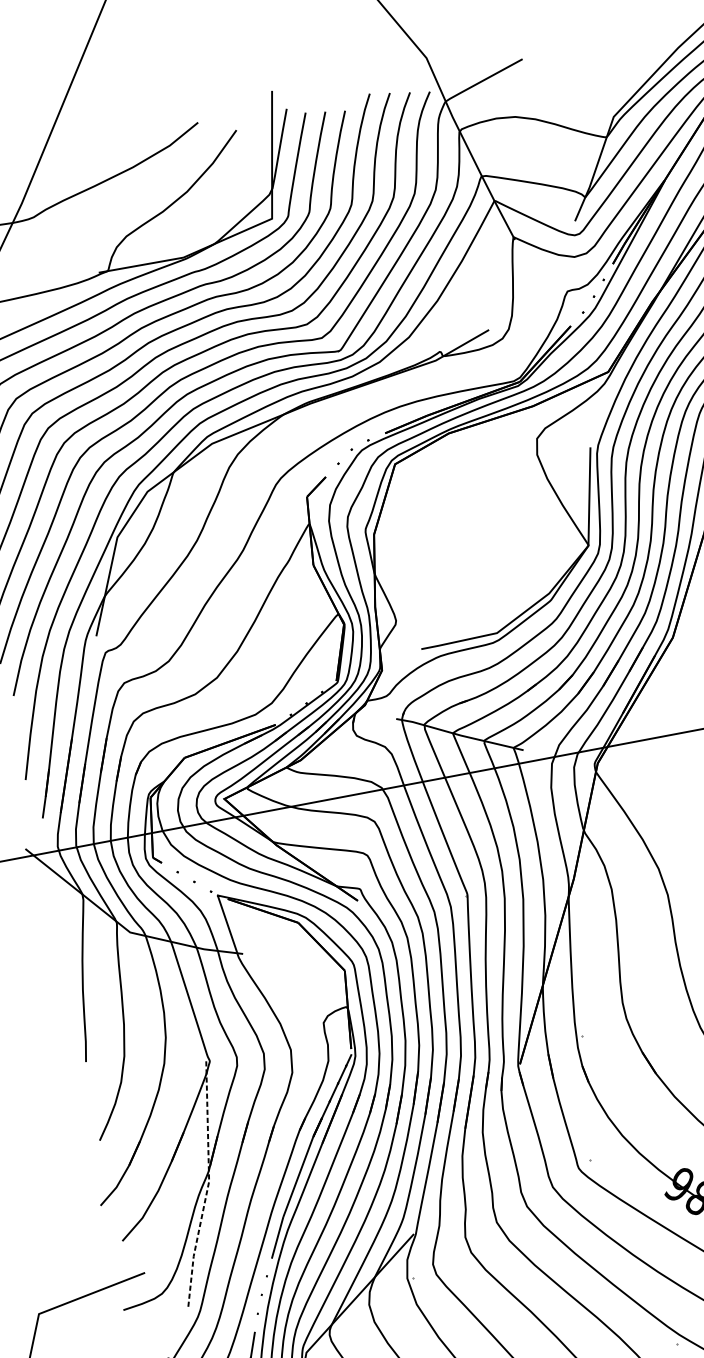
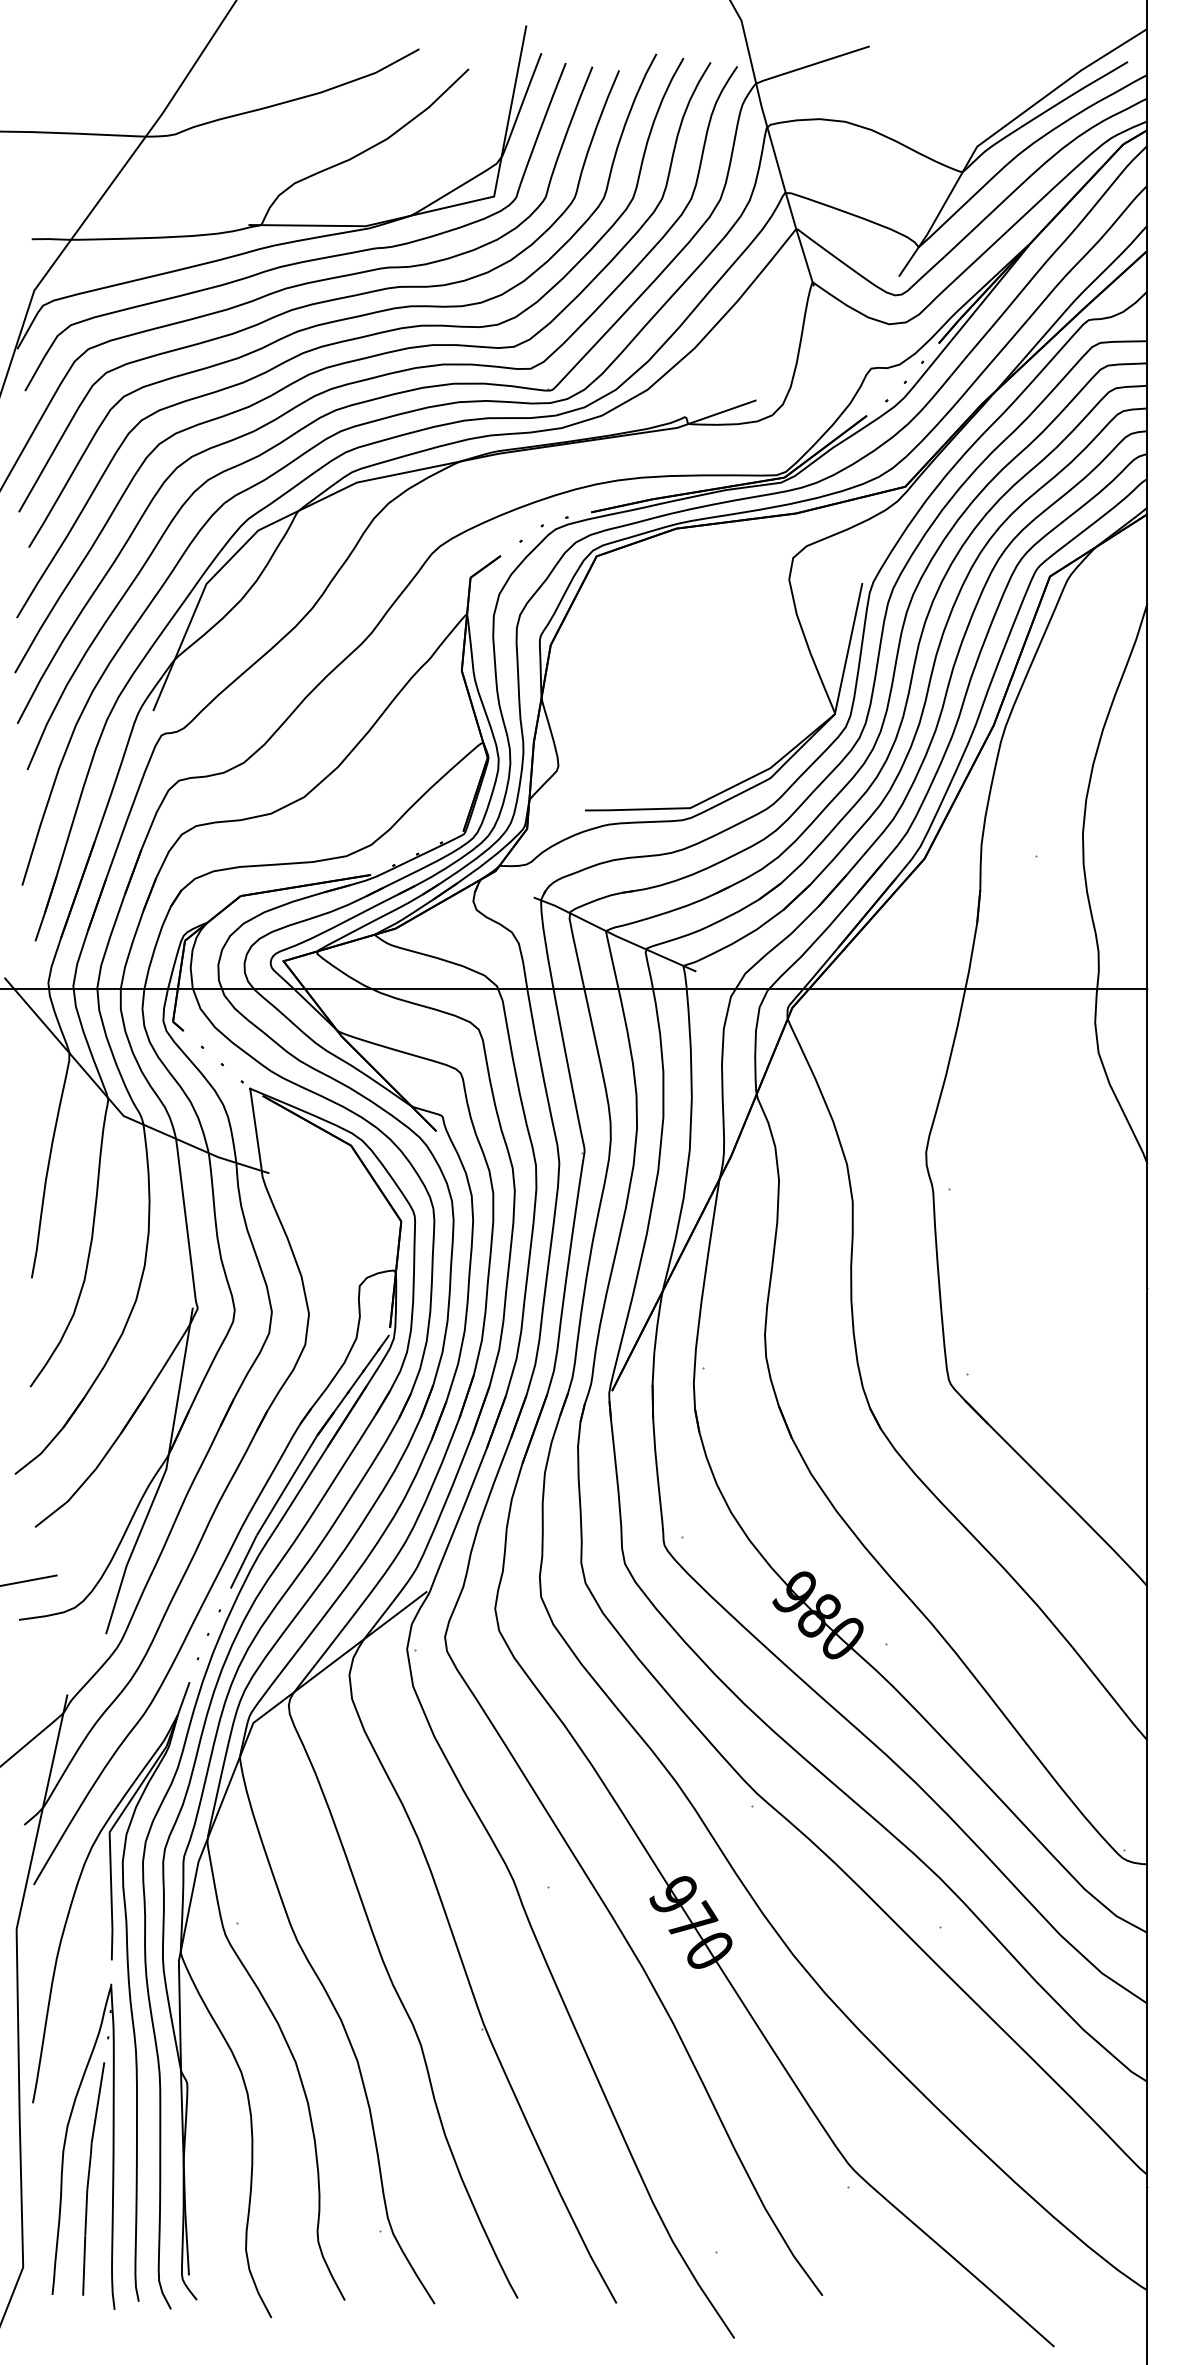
line: (208, 1185) -> (164, 1474), dashed -> solid

